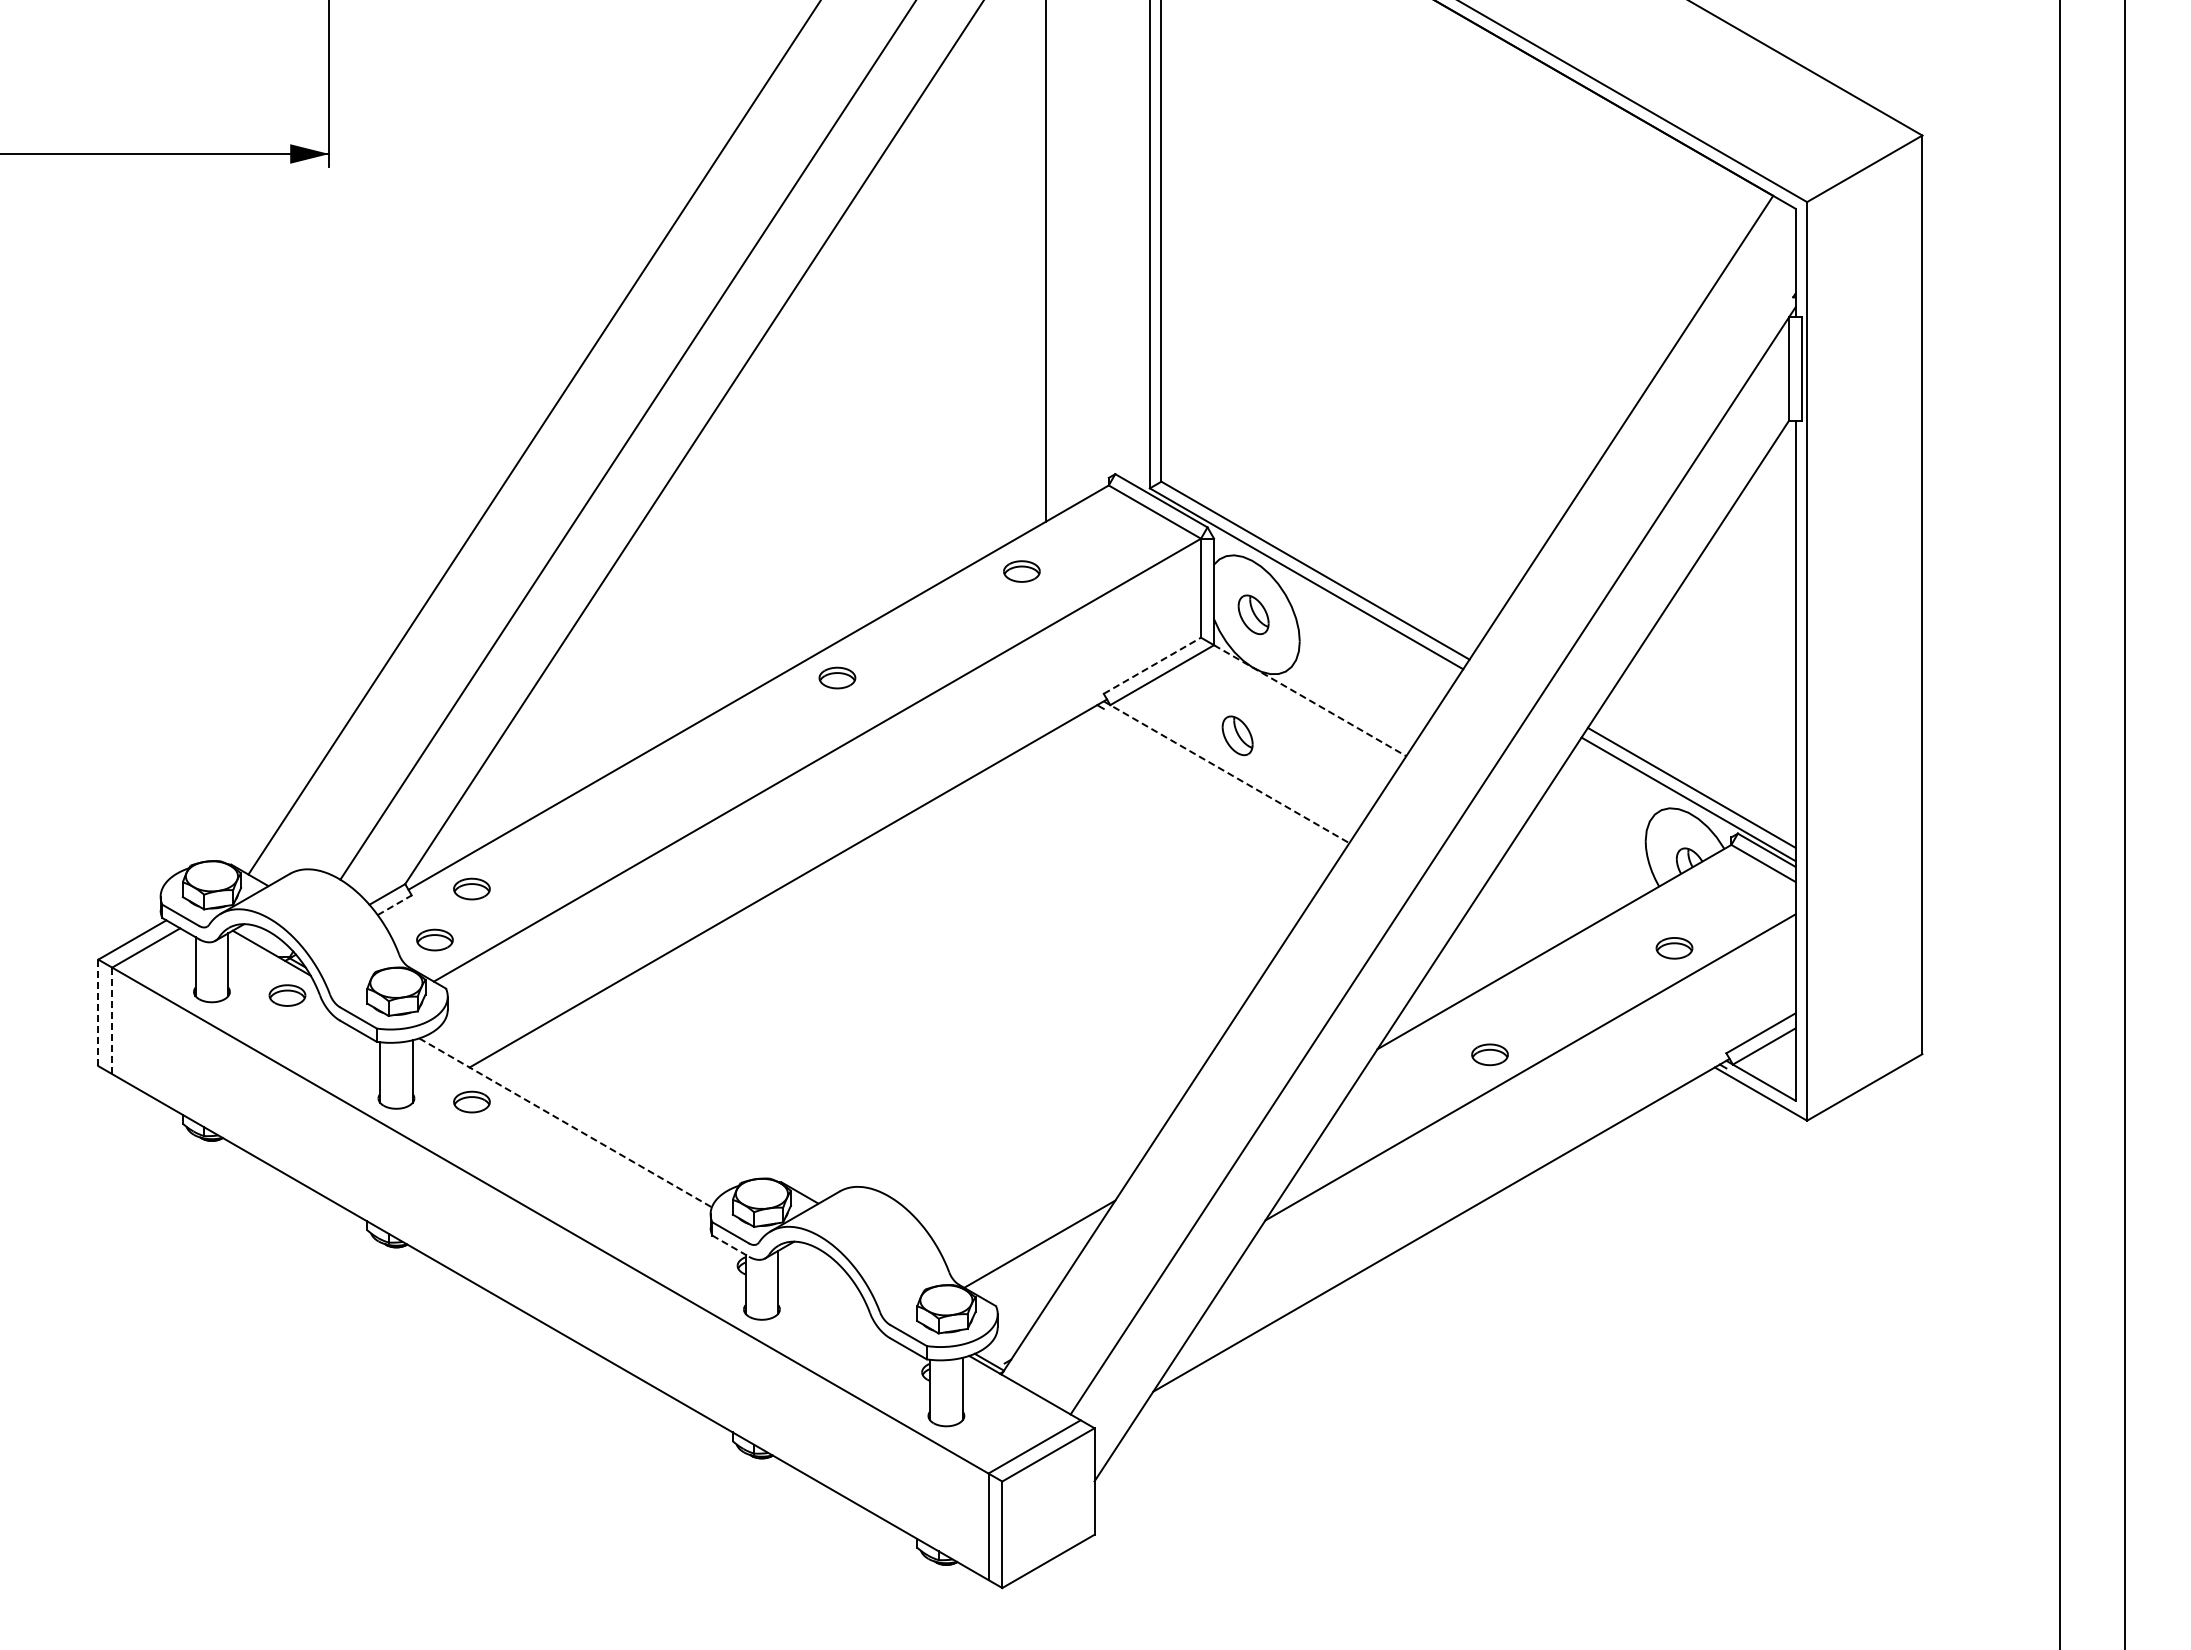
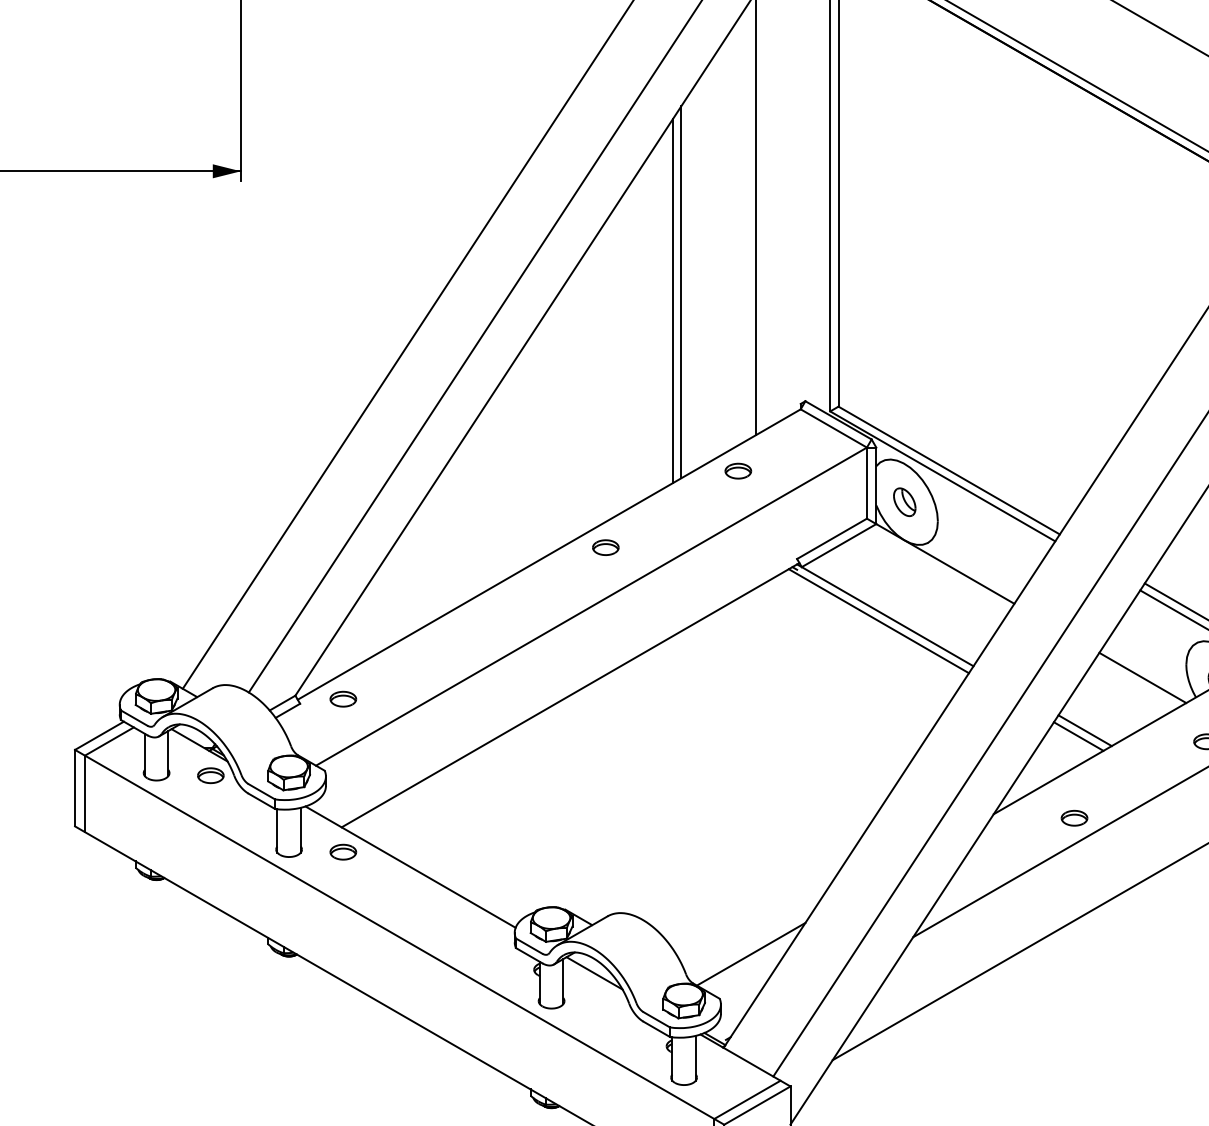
line: (942, 322) -> (681, 292), added
line: (930, 334) -> (672, 300), added
line: (1152, 665) -> (832, 538), dashed -> solid
line: (1310, 700) -> (945, 563), dashed -> solid
part: (1237, 735) -> (893, 588), removed
line: (1226, 772) -> (885, 615), dashed -> solid
line: (1217, 780) -> (878, 621), added
line: (1584, 859) -> (1142, 677), added
line: (394, 905) -> (287, 711), dashed -> solid
line: (1504, 932) -> (1084, 730), added
part: (434, 939) -> (316, 735), removed
line: (1495, 940) -> (1078, 736), added
line: (98, 1013) -> (75, 788), dashed -> solid
line: (112, 1021) -> (85, 794), dashed -> solid
line: (565, 1122) -> (410, 866), dashed -> solid
line: (731, 1246) -> (529, 955), dashed -> solid
line: (821, 1270) -> (594, 973), added

